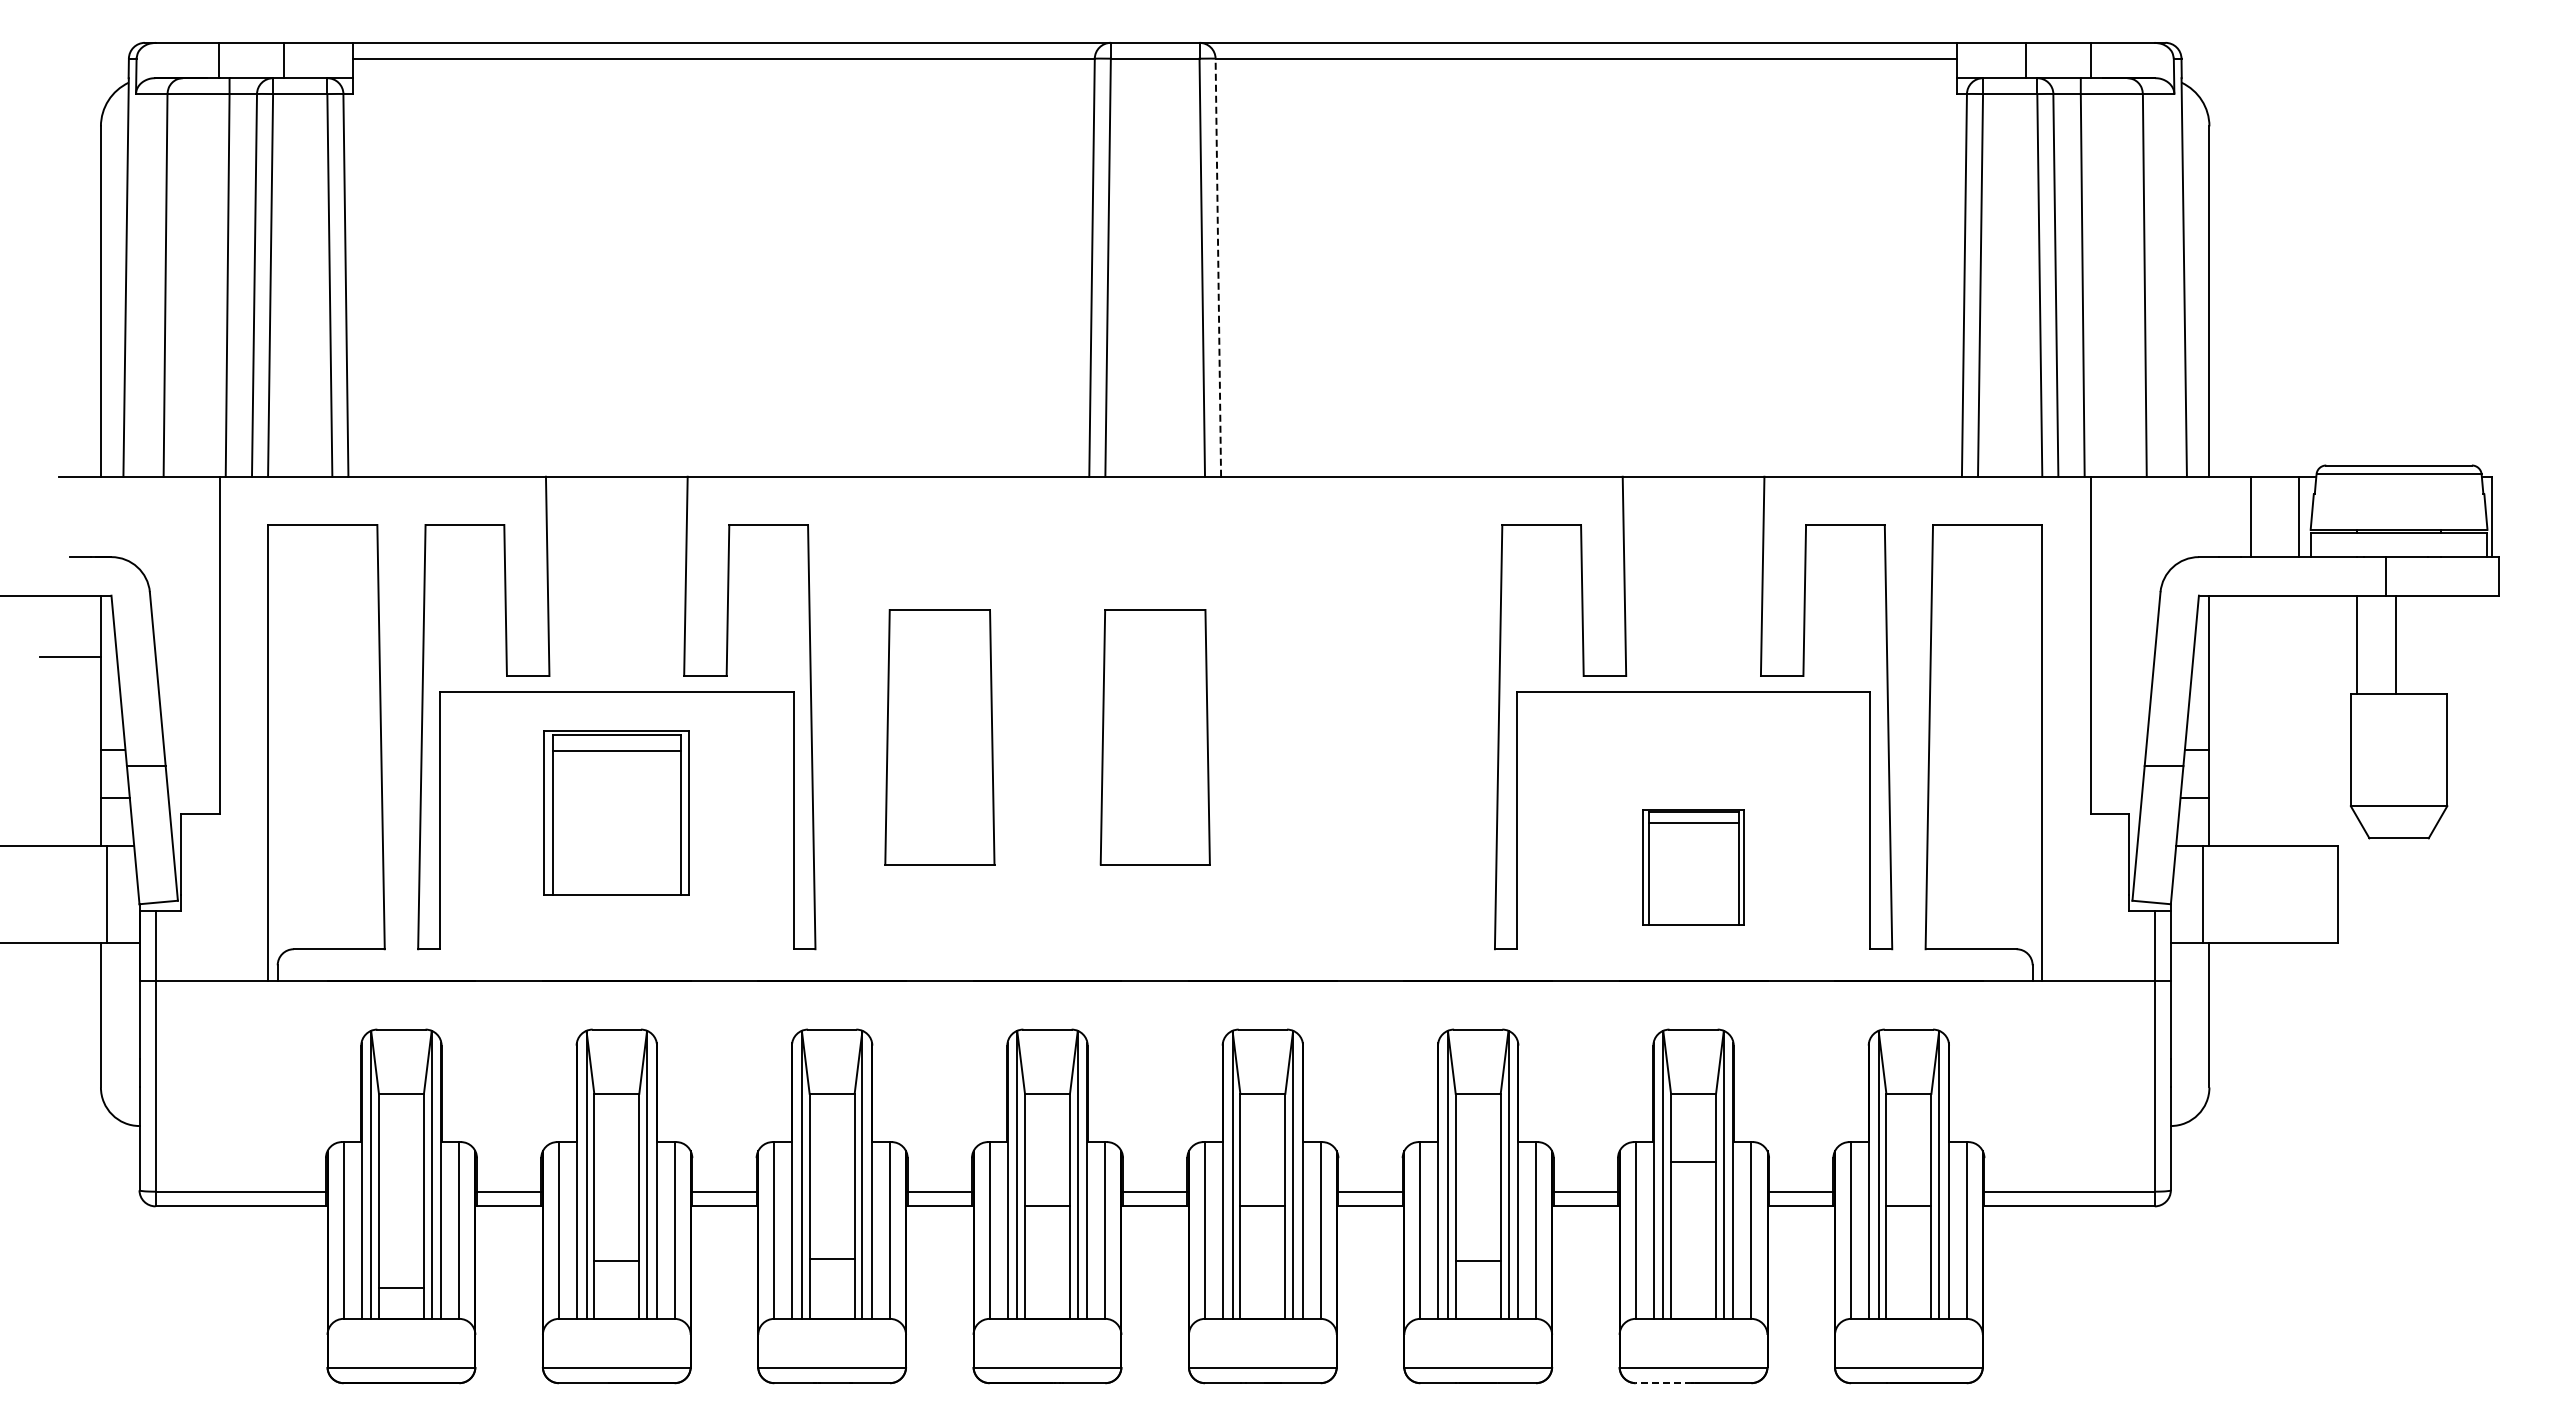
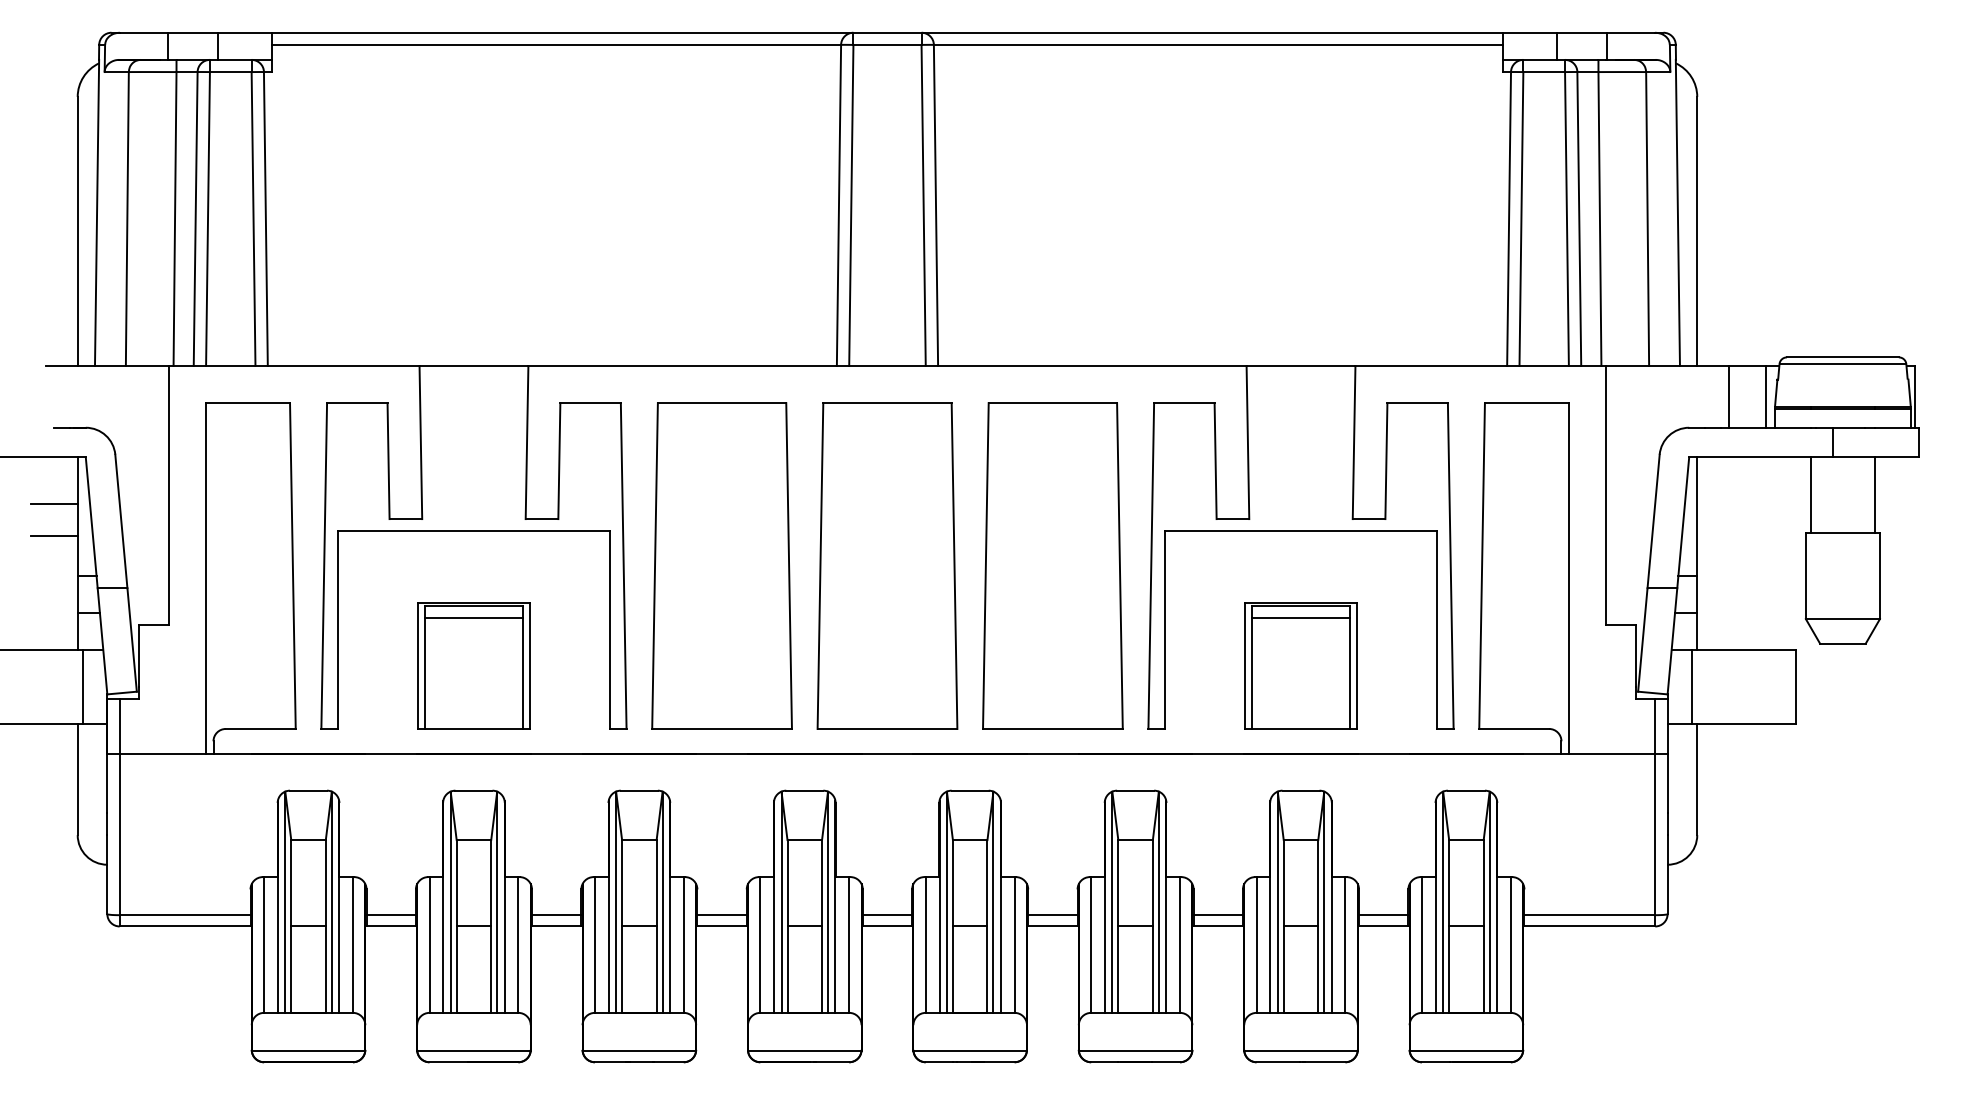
line: (1218, 267) -> (936, 205), dashed -> solid
line: (2395, 644) -> (1874, 494), moved
line: (69, 698) -> (53, 536), added
part: (939, 737) -> (721, 566), size x1.67
part: (1155, 737) -> (887, 566), size x1.67
part: (1370, 737) -> (1052, 566), added
part: (616, 812) -> (473, 665), moved
part: (1693, 866) -> (1300, 665), size x1.43
line: (1693, 1162) -> (1300, 926), moved
line: (831, 1259) -> (638, 926), moved
line: (616, 1261) -> (473, 926), moved
line: (1477, 1261) -> (1135, 926), moved
line: (400, 1288) -> (307, 926), moved
line: (1663, 1383) -> (1277, 1062), dashed -> solid

